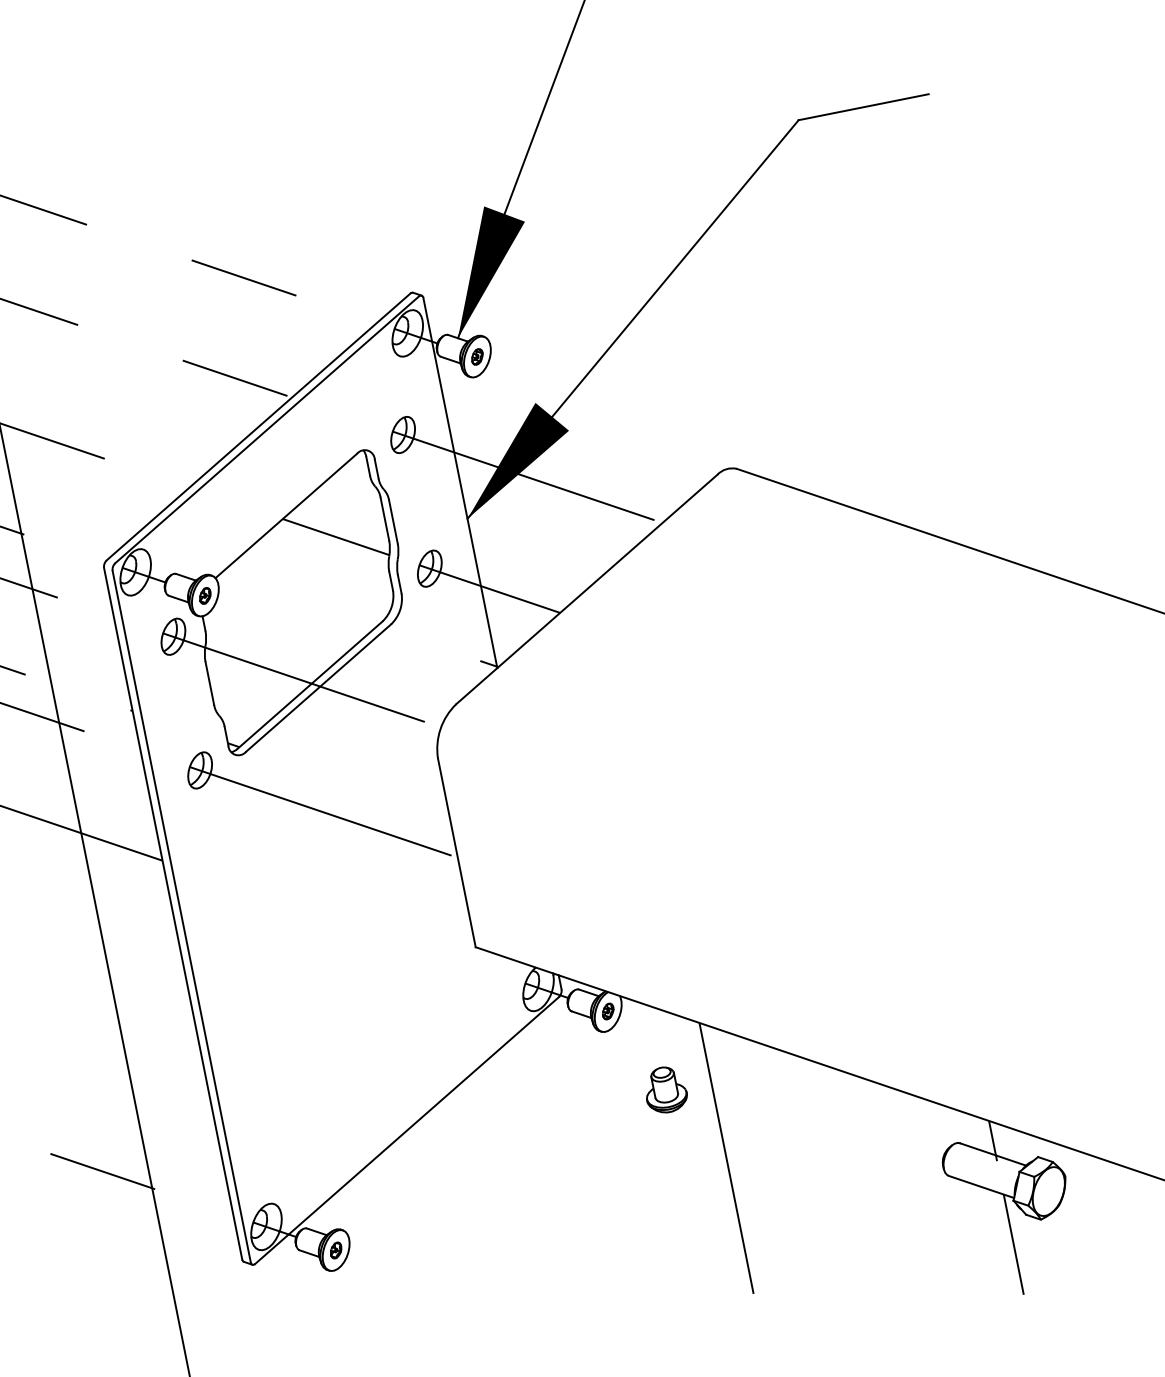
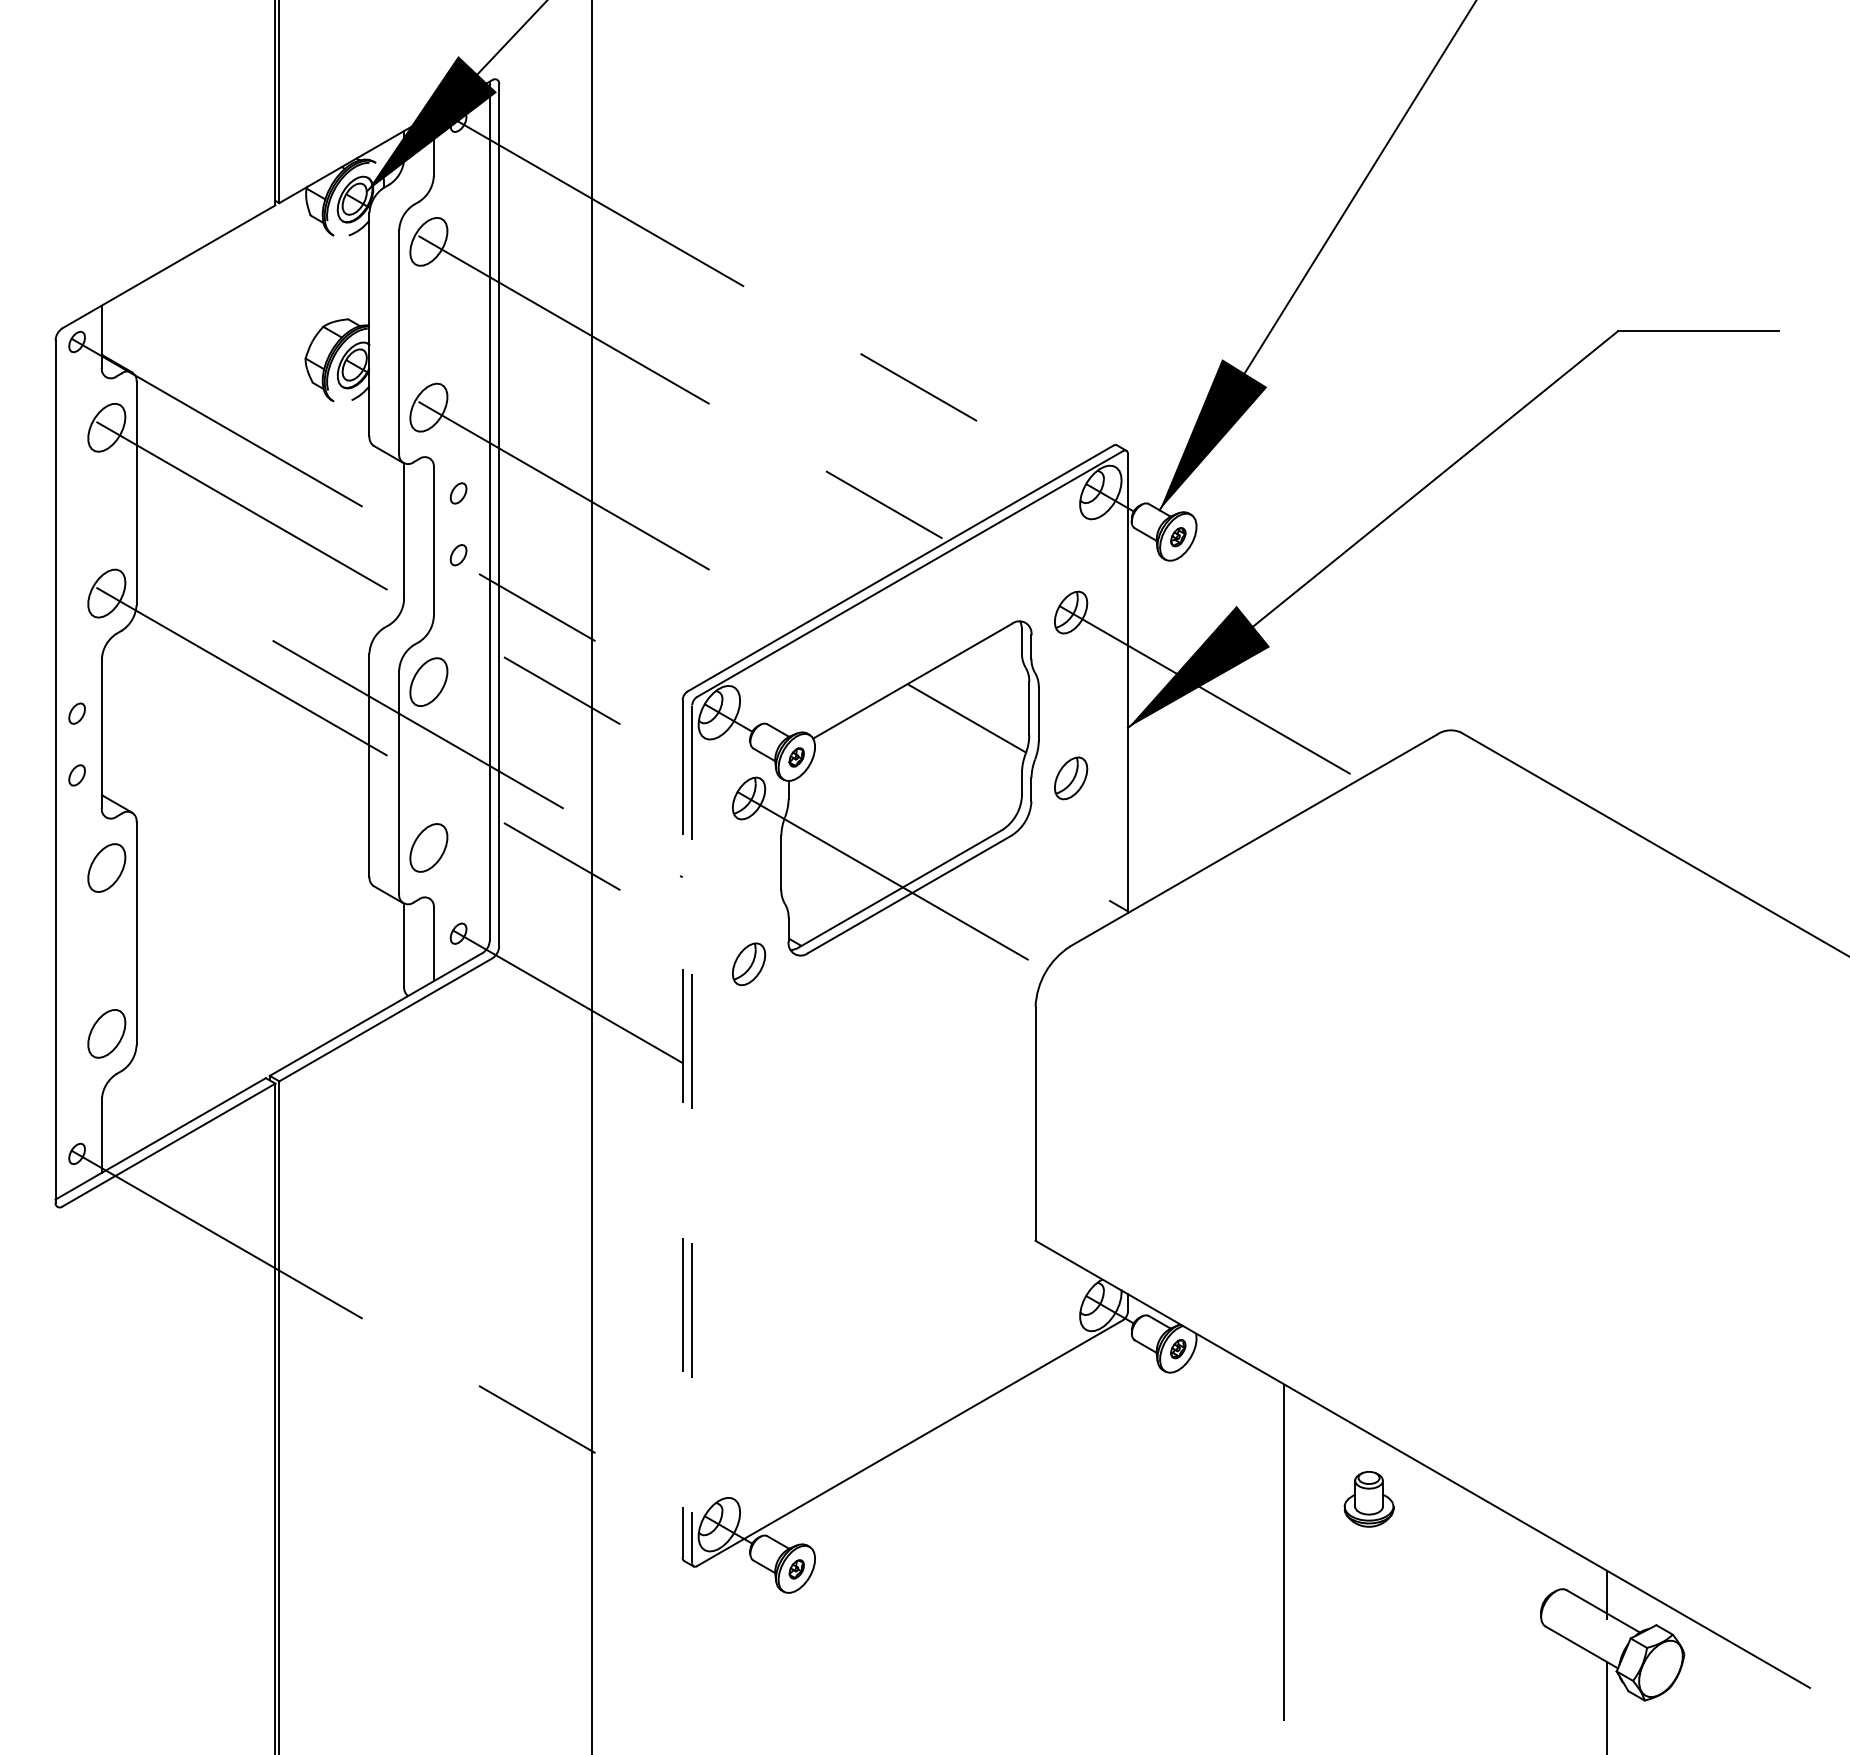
line: (489, 588) -> (1137, 816), removed
line: (323, 812) -> (886, 1043), removed
line: (172, 913) -> (682, 1128), solid -> dashed
line: (181, 916) -> (692, 1134), solid -> dashed
part: (665, 1090) -> (1368, 1499), moved

